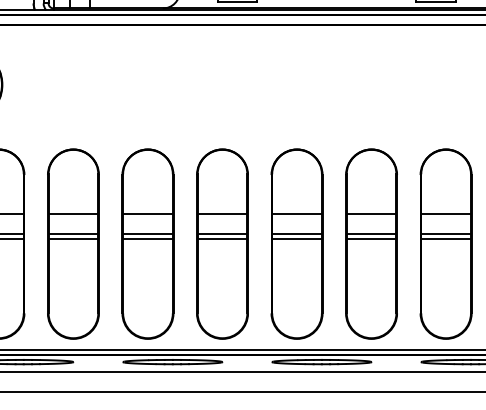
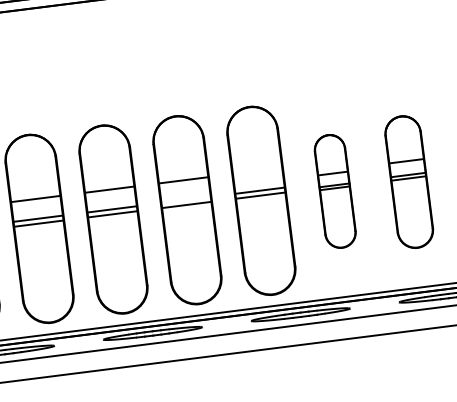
line: (296, 214) -> (257, 171), removed
line: (222, 233) -> (186, 199), removed
part: (371, 243) -> (335, 190), size x0.6
part: (445, 243) -> (408, 181), size x0.7

